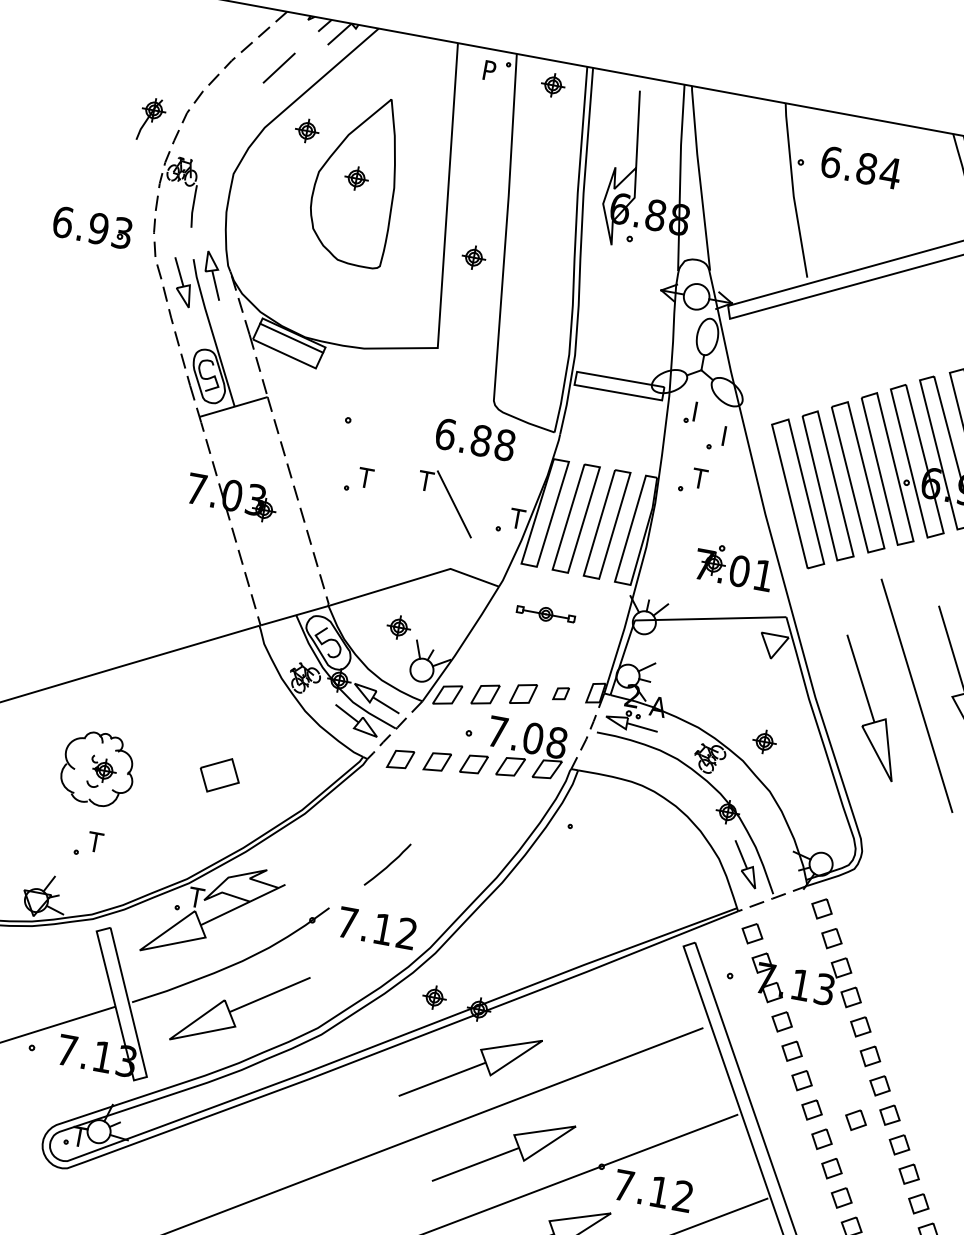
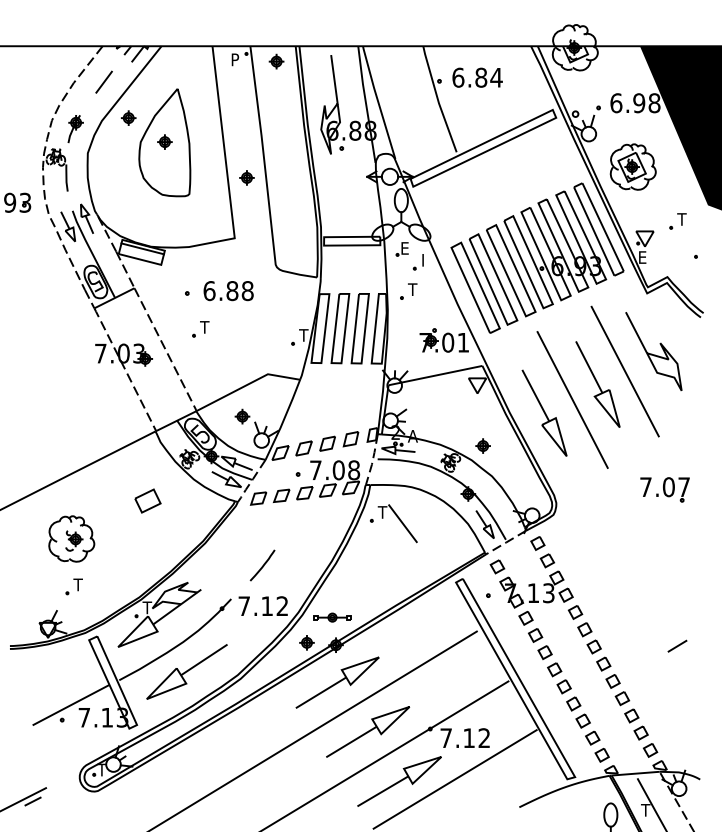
part: (151, 120) -> (75, 129), moved
text: (700, 412) -> (405, 248), I -> E
text: (475, 440) -> (228, 291), moved
part: (445, 502) -> (397, 523), moved
part: (546, 614) -> (332, 617), moved
part: (560, 693) -> (350, 439), size x1.67
part: (219, 774) -> (147, 500), moved
part: (855, 1119) -> (582, 670), removed

